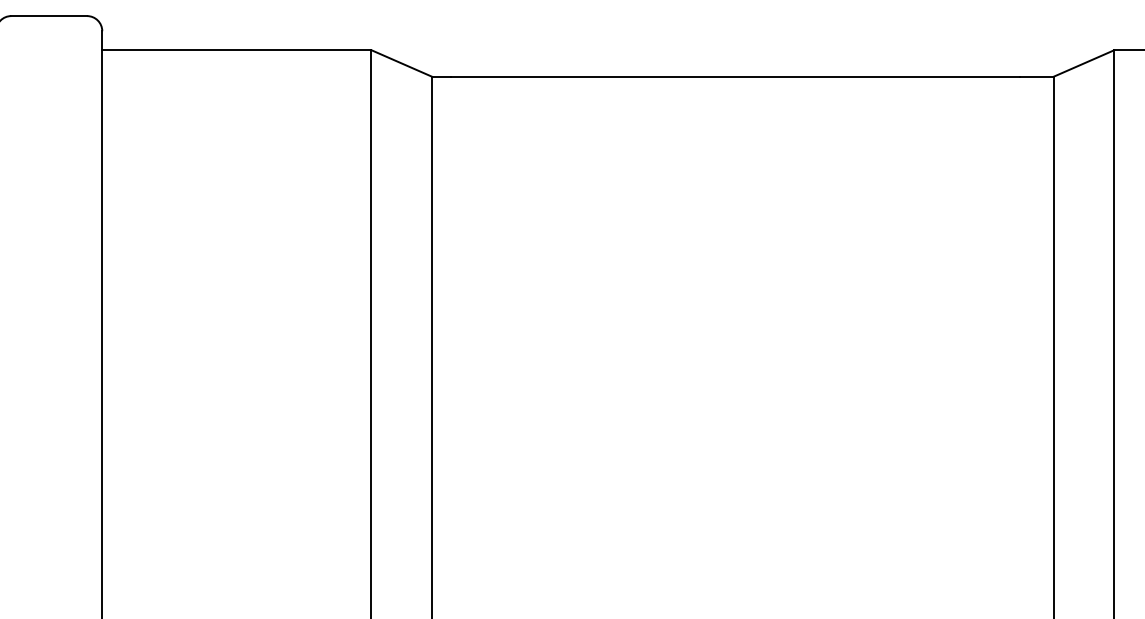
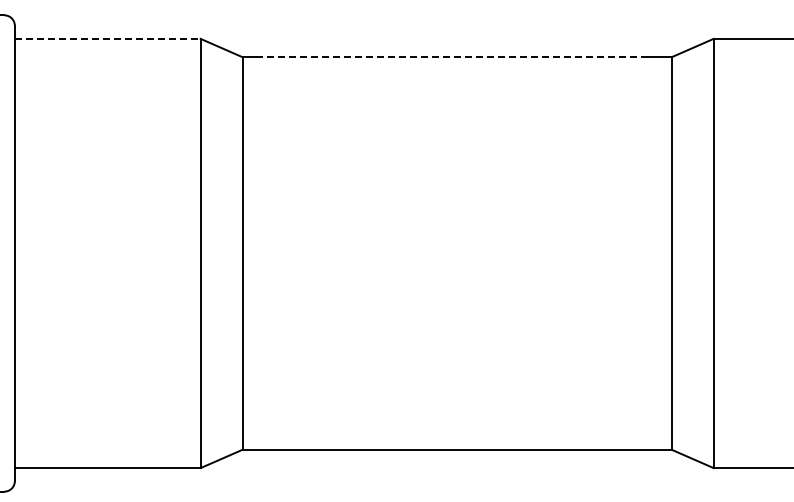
line: (236, 49) -> (107, 38), solid -> dashed
line: (736, 77) -> (452, 57), solid -> dashed

